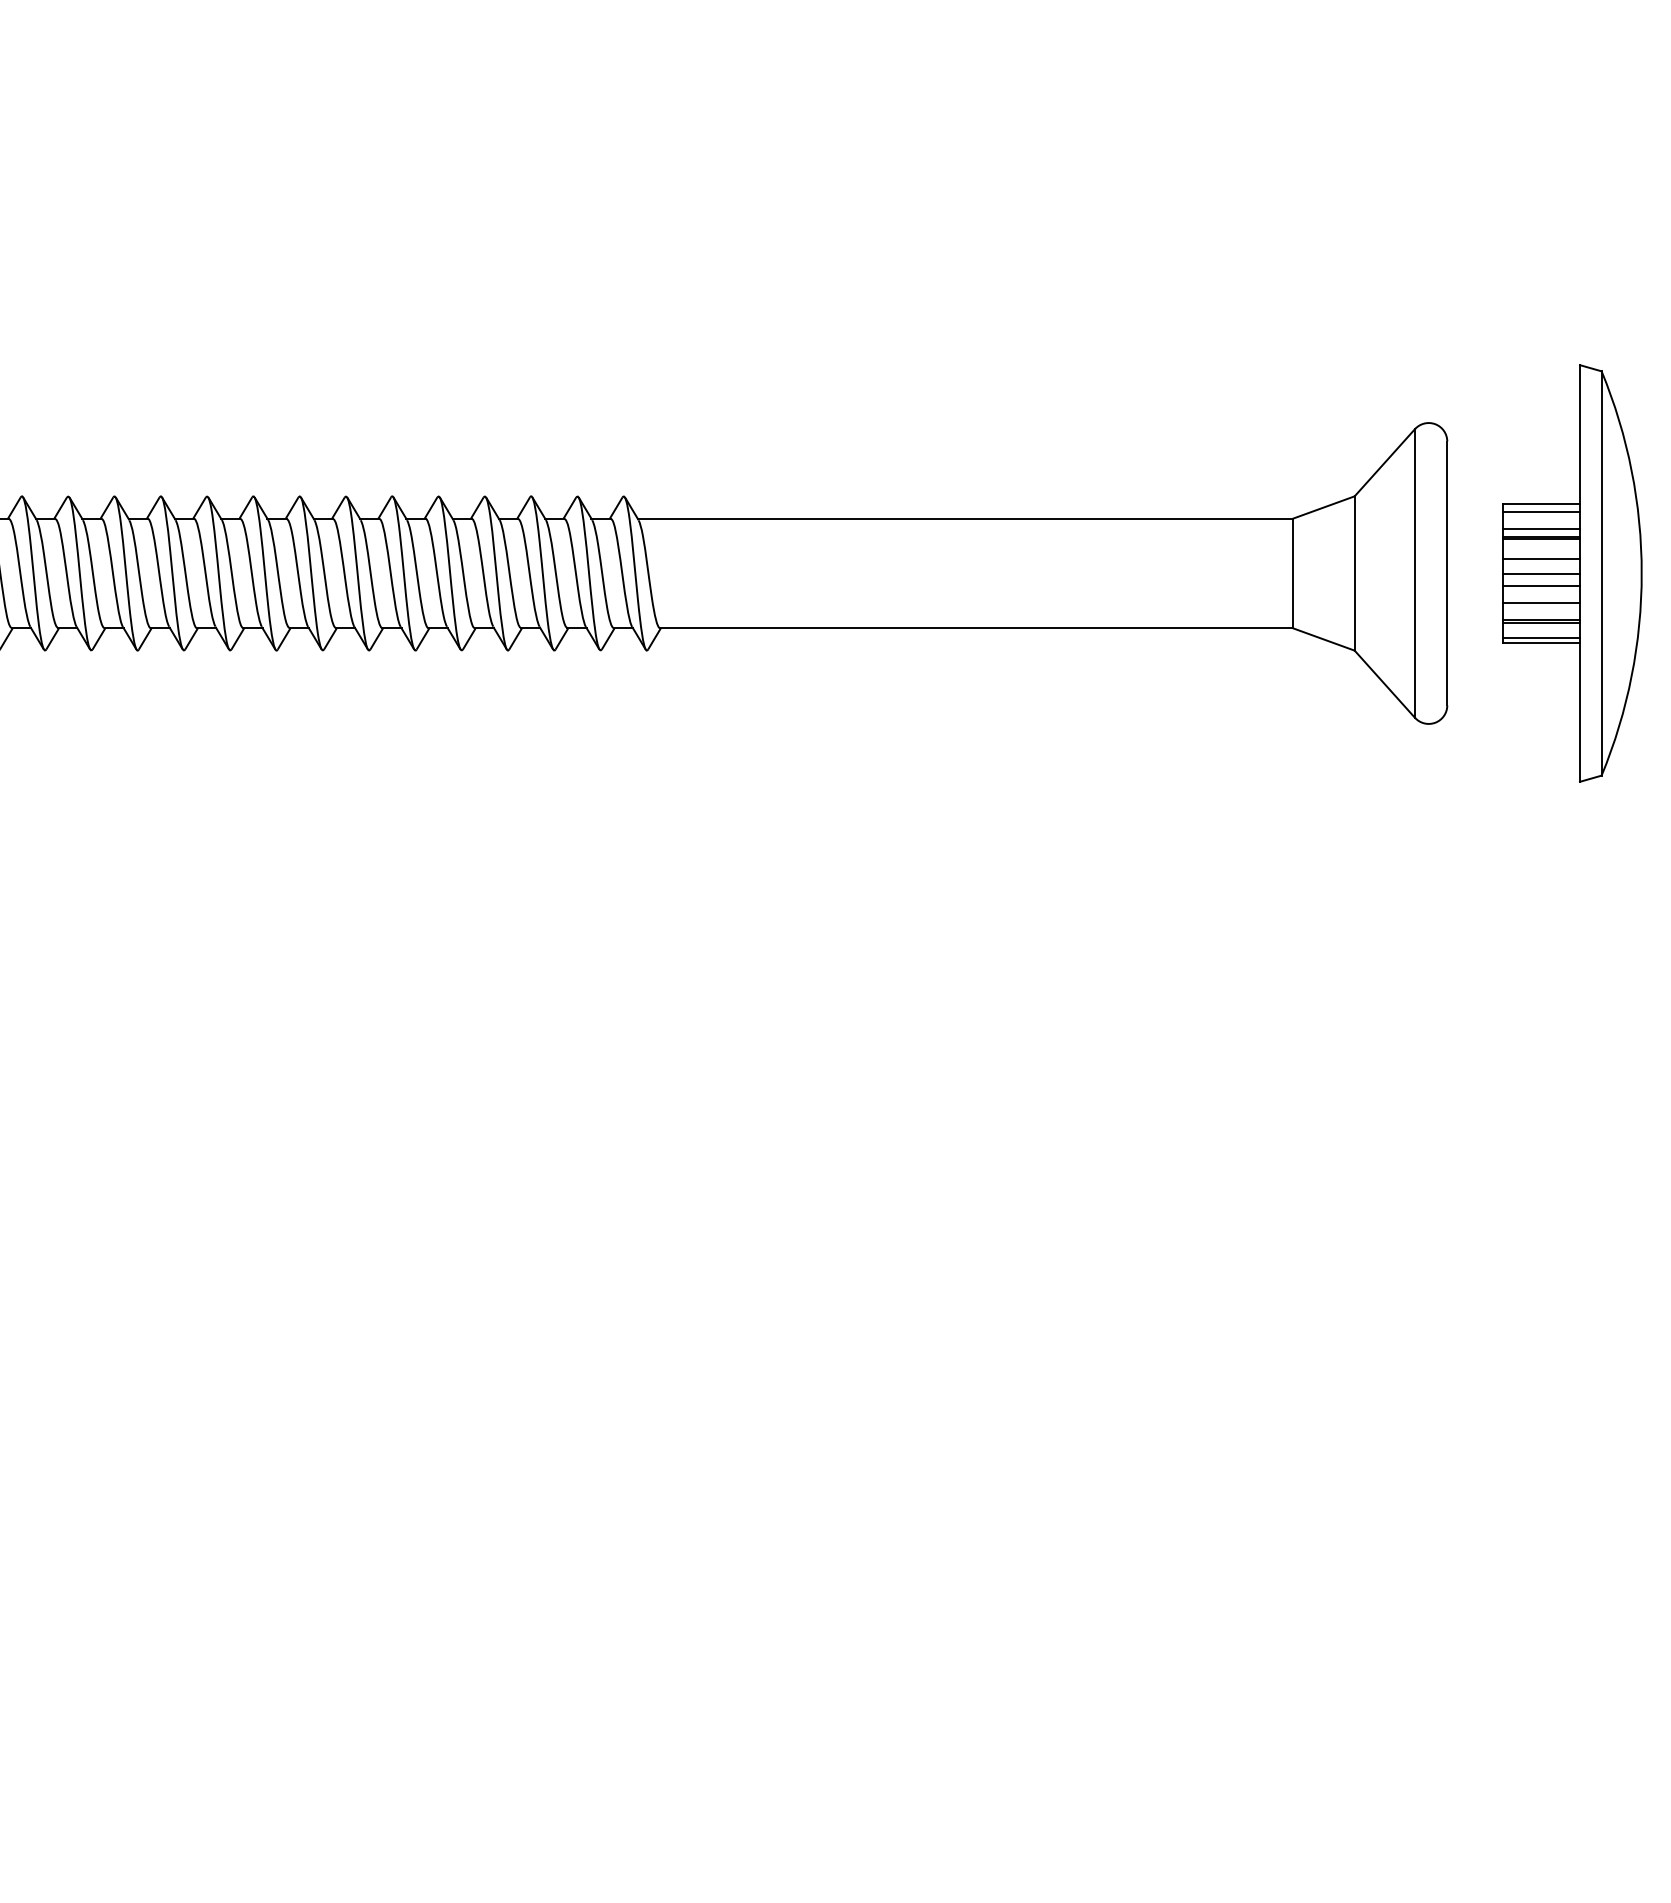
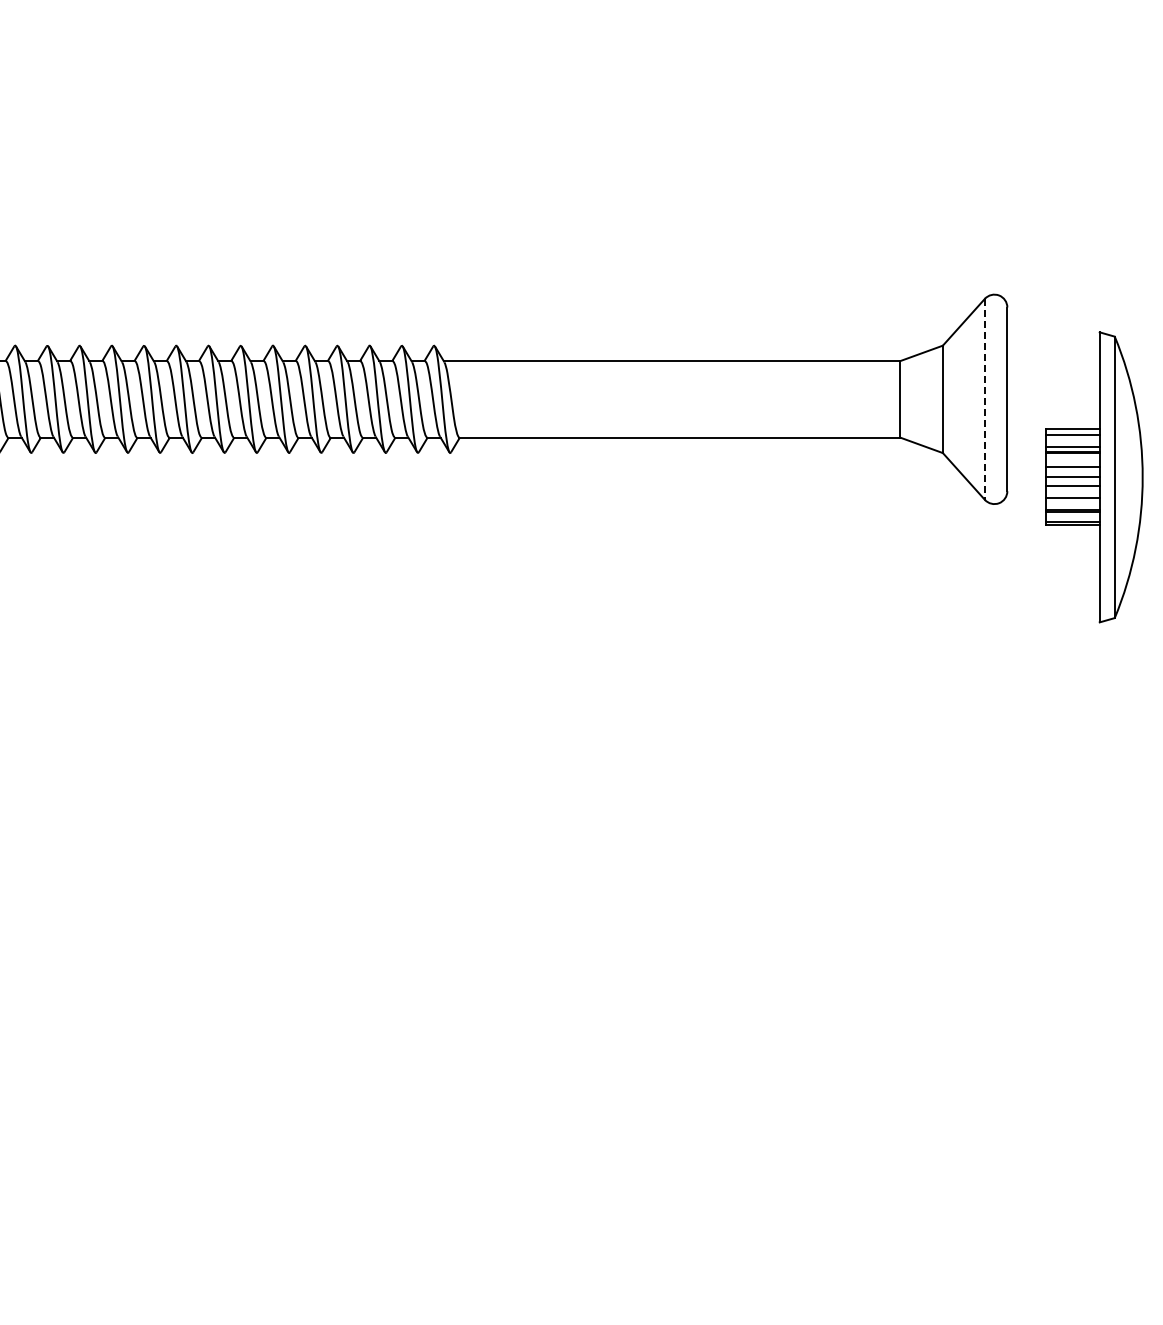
line: (1414, 573) -> (984, 399), solid -> dashed
part: (1572, 573) -> (1094, 477), moved

